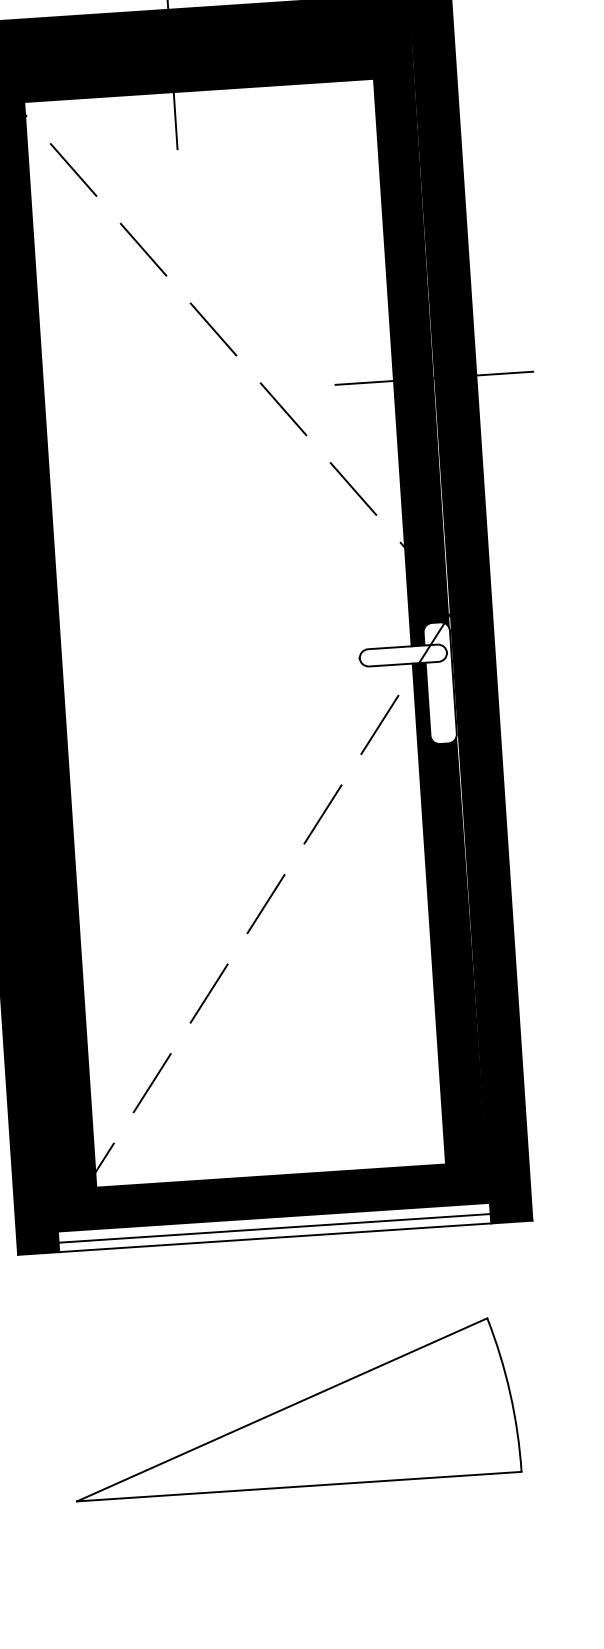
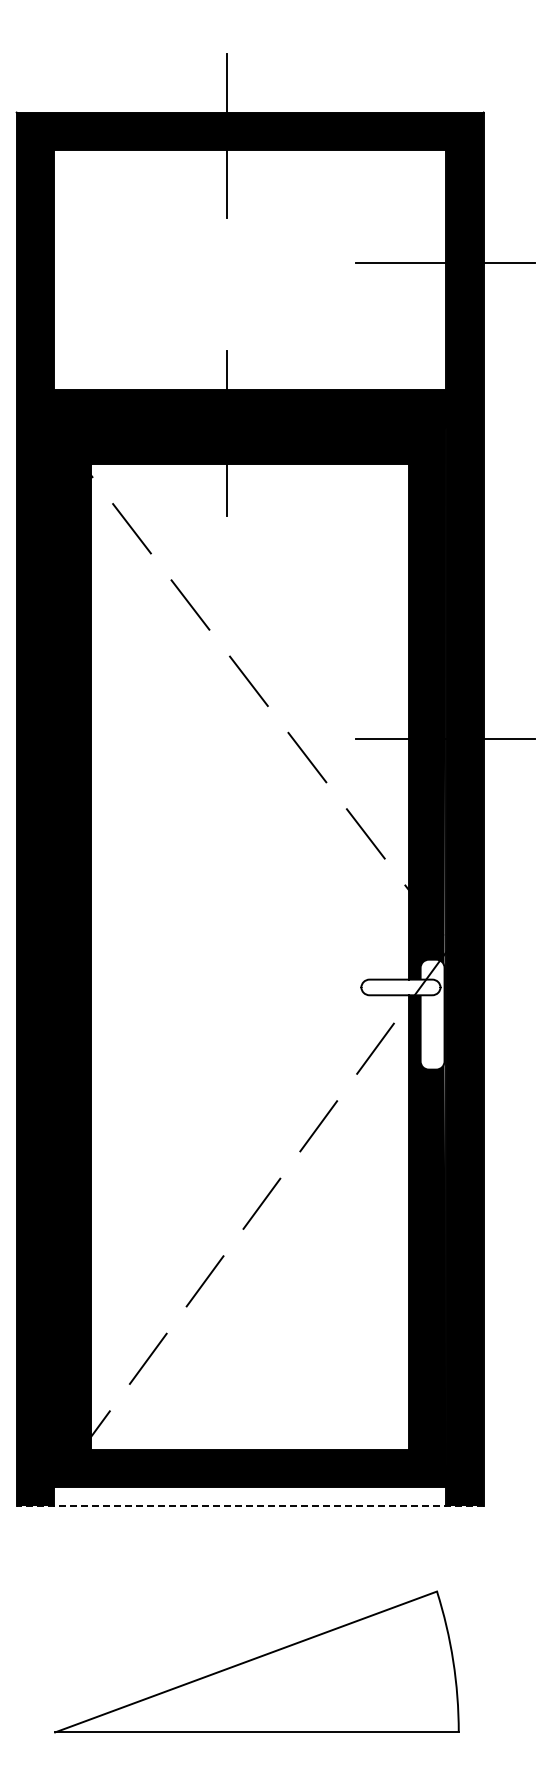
line: (274, 1228) -> (250, 1497), removed
line: (274, 1238) -> (249, 1506), solid -> dashed

